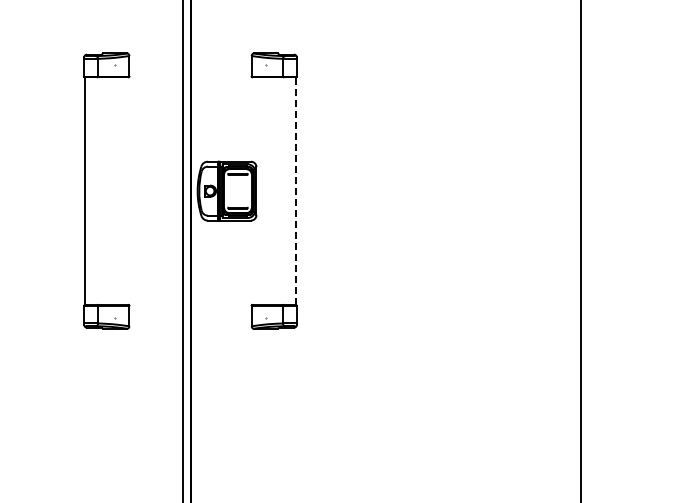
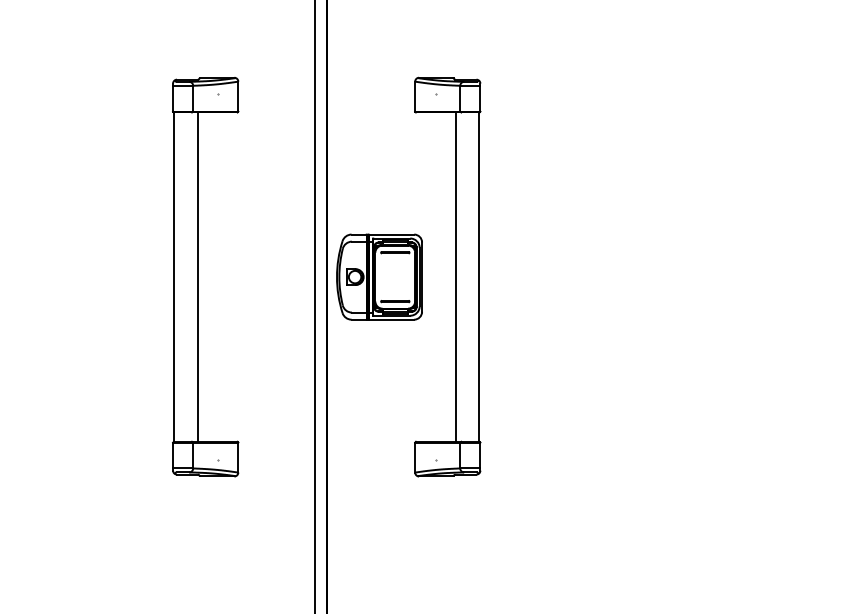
line: (101, 191) -> (197, 277), added
line: (279, 191) -> (455, 277), added
line: (295, 191) -> (478, 277), dashed -> solid

